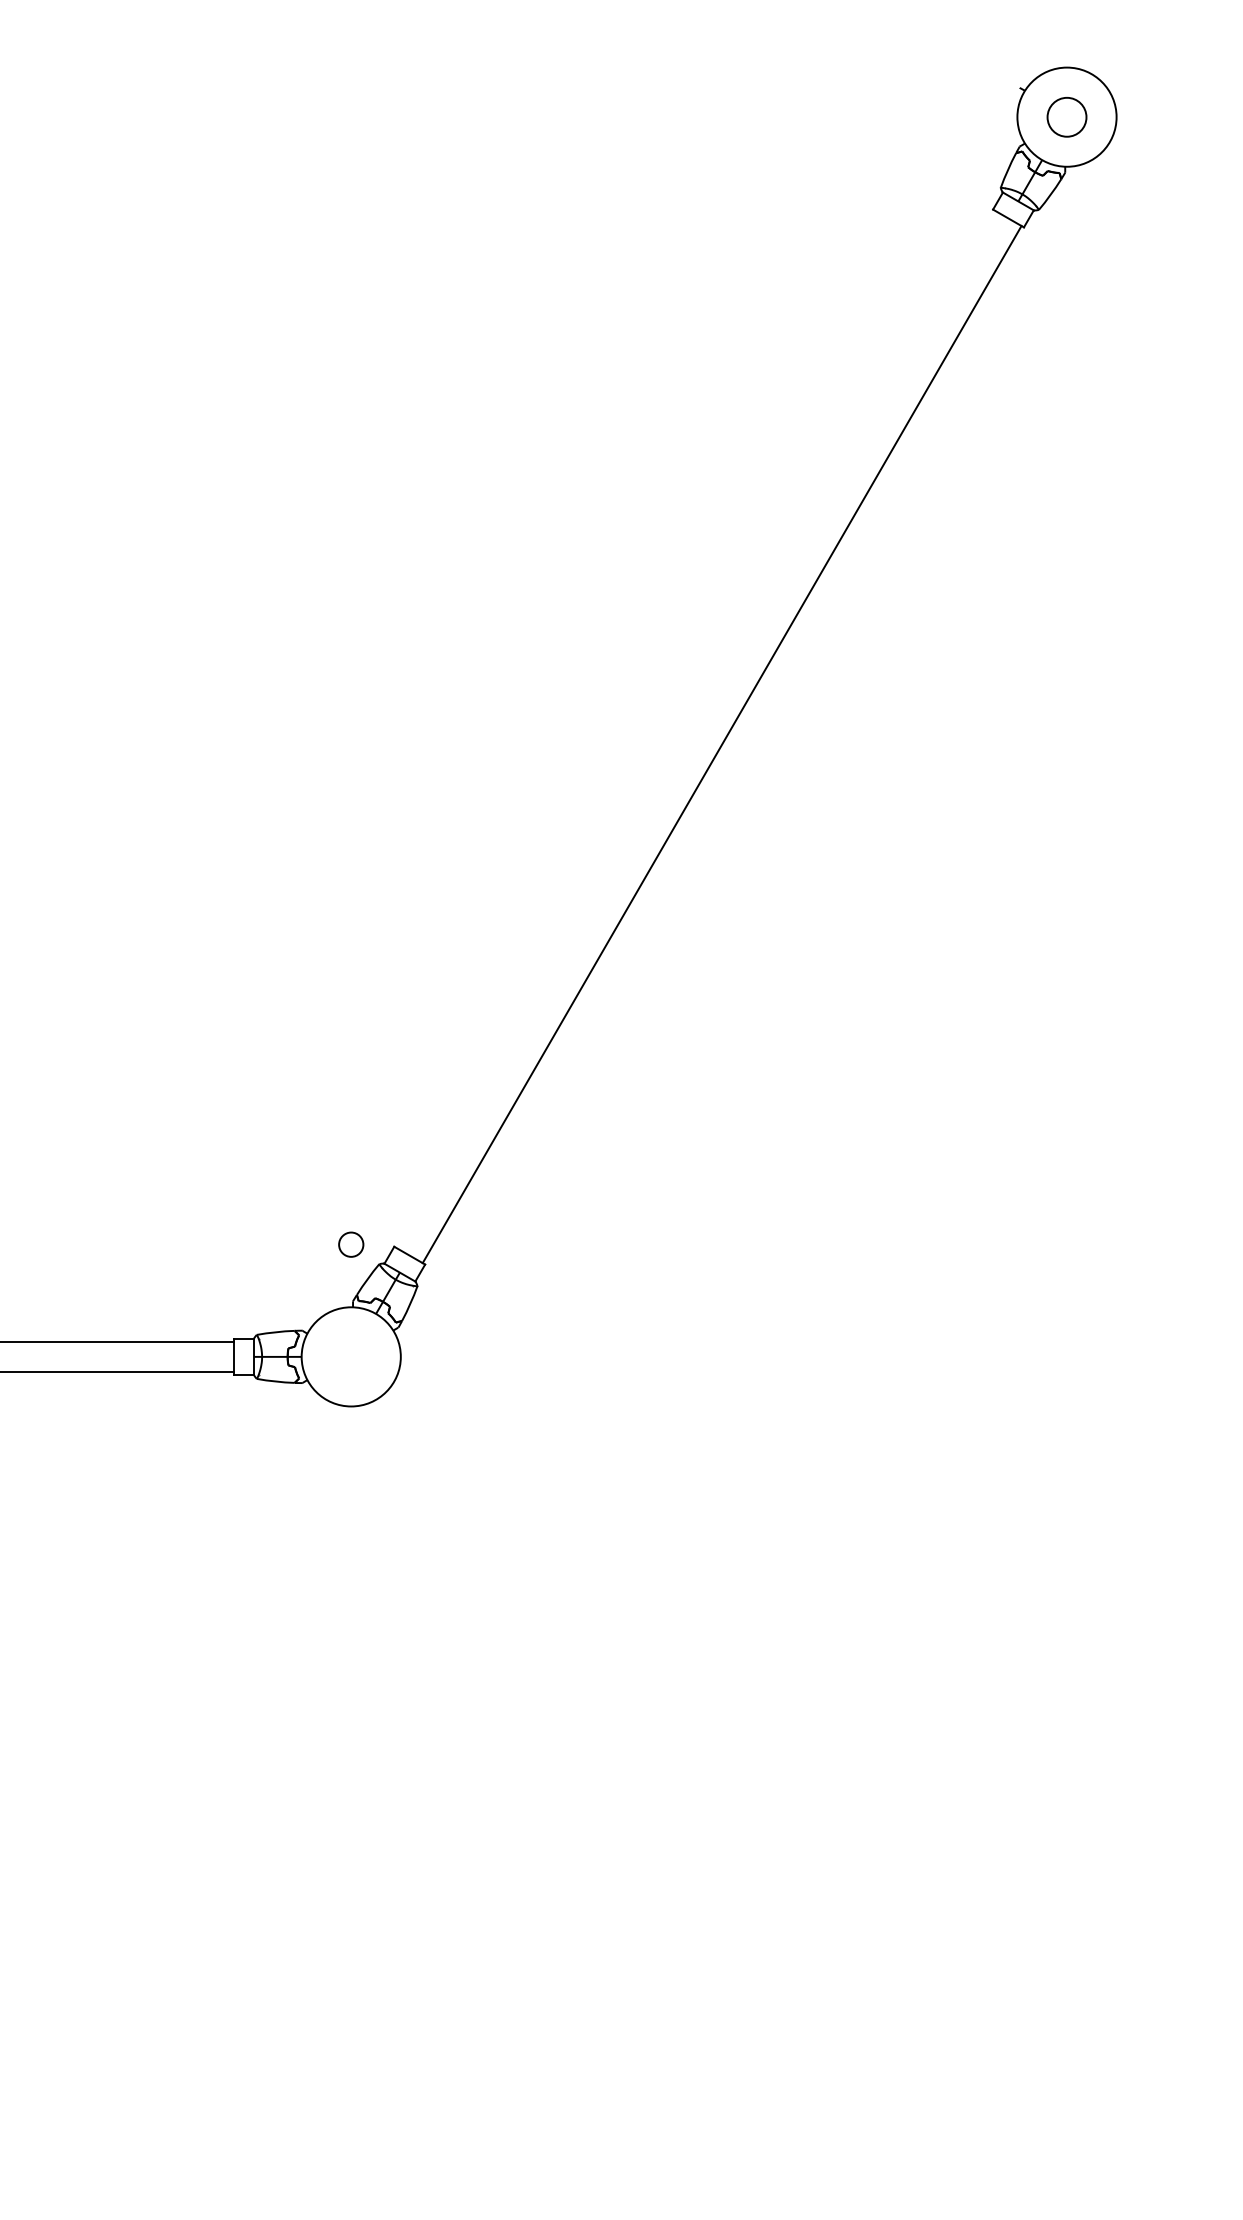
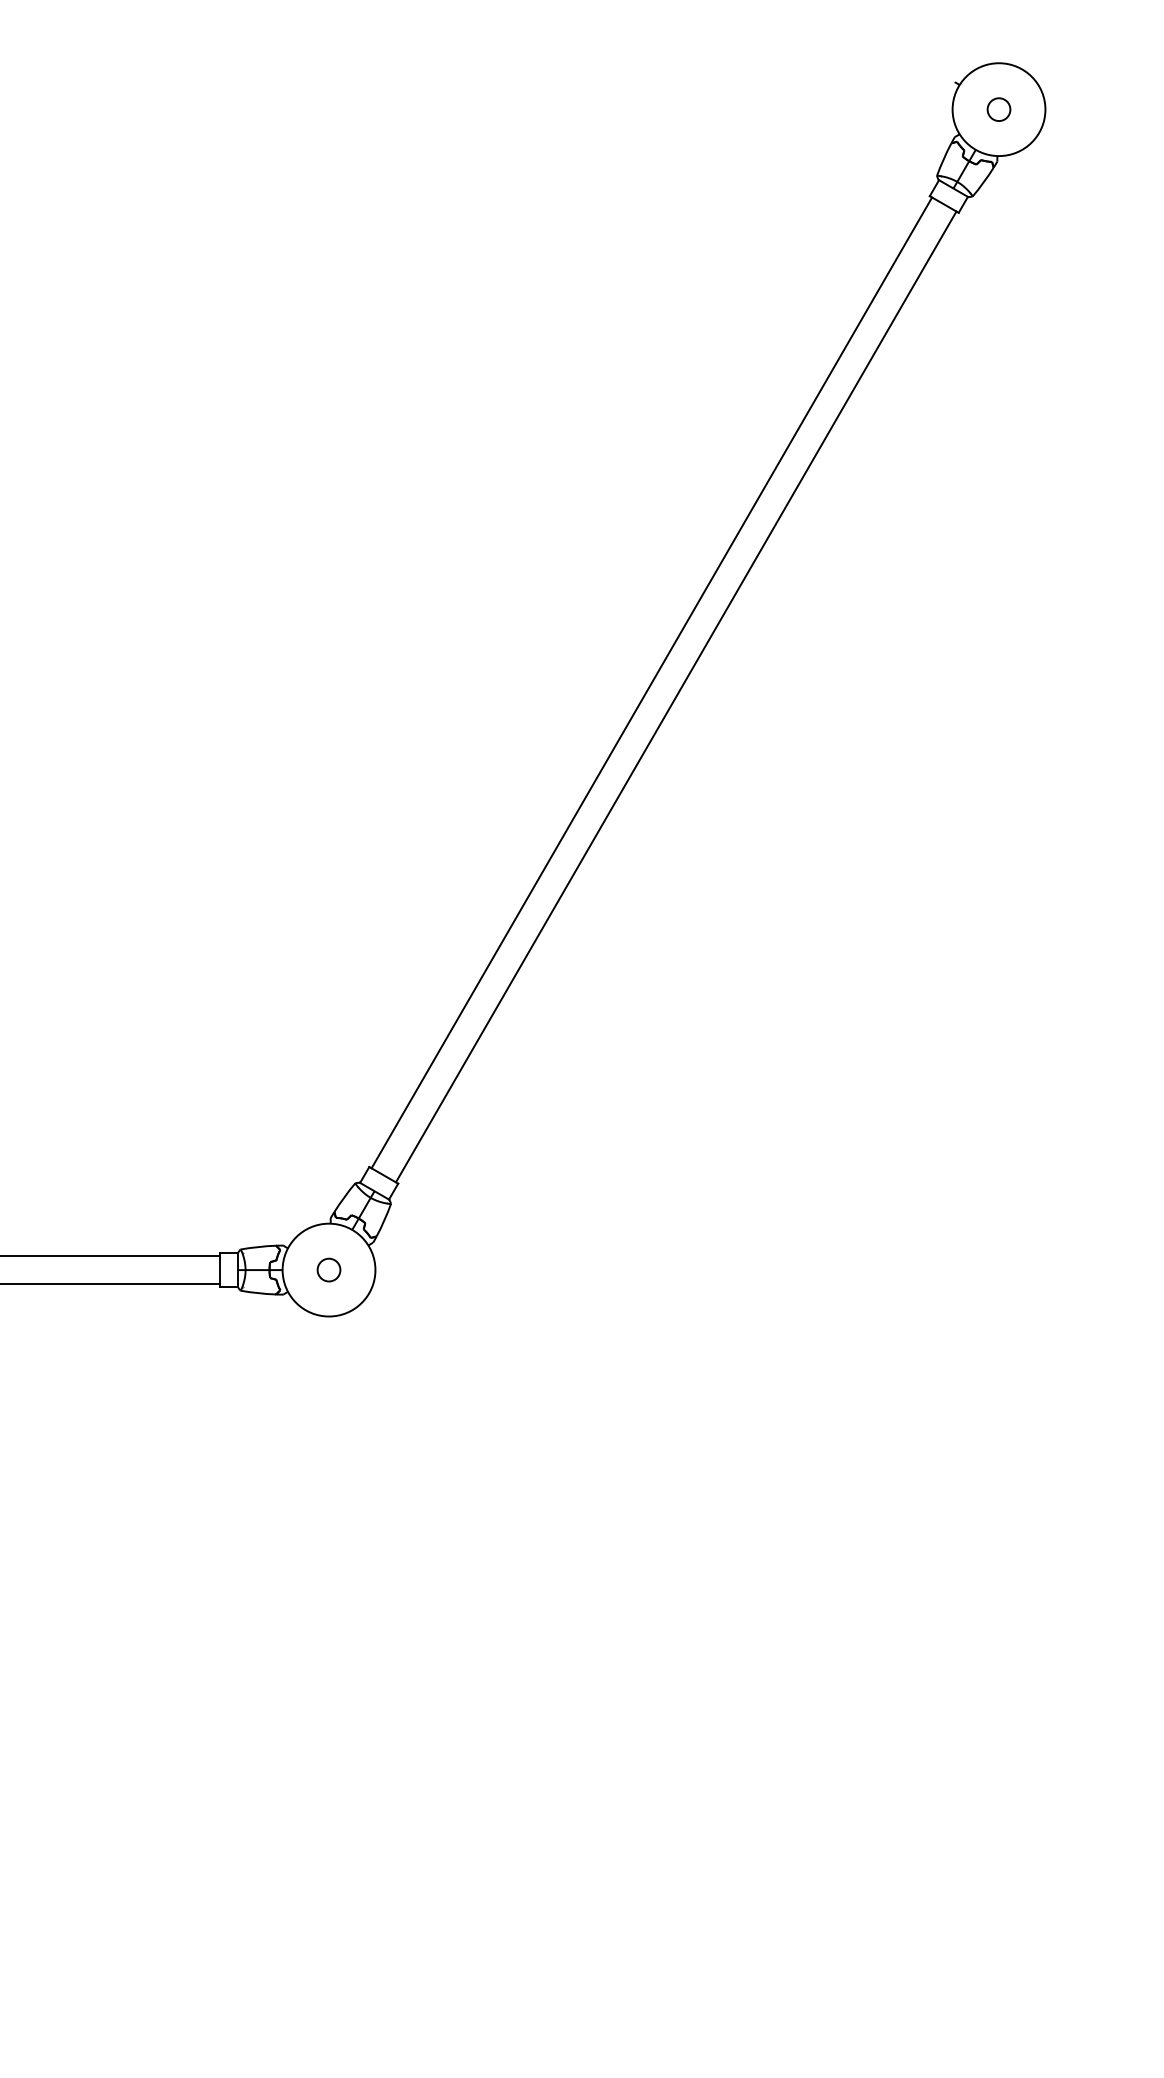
circle: (1066, 117) -> (998, 109), size x0.62
line: (695, 729) -> (651, 682), added
circle: (350, 1244) -> (328, 1269), moved

